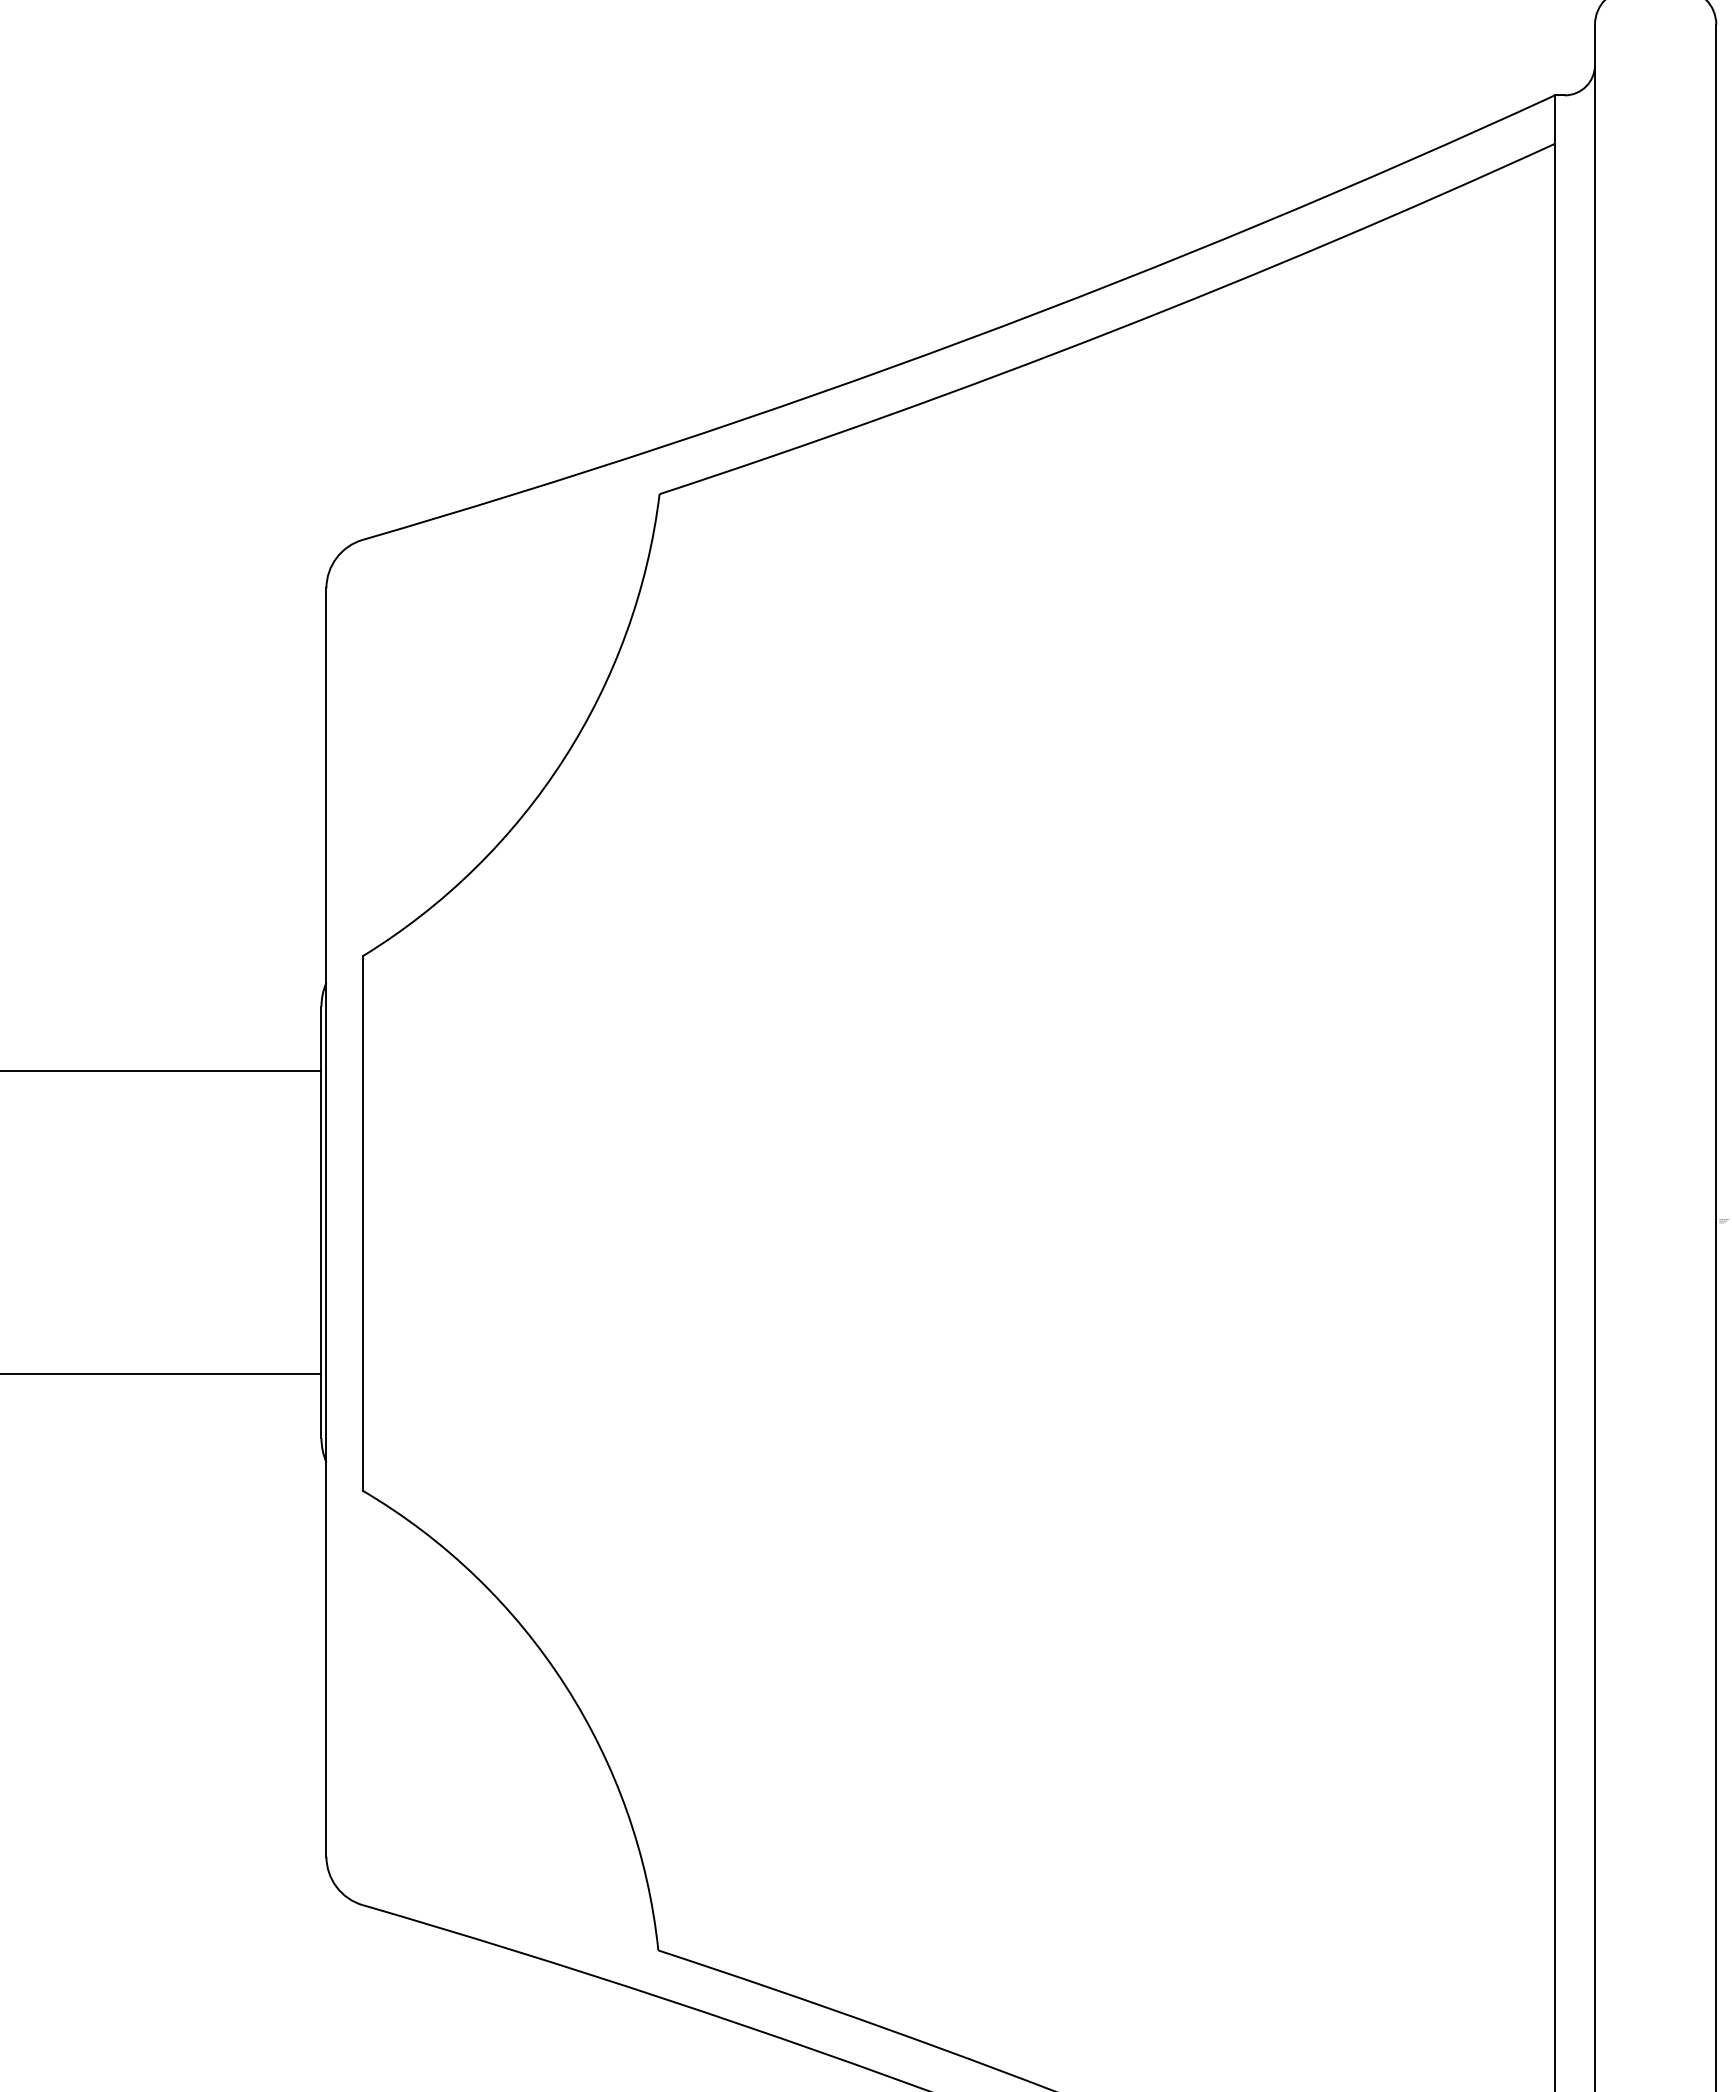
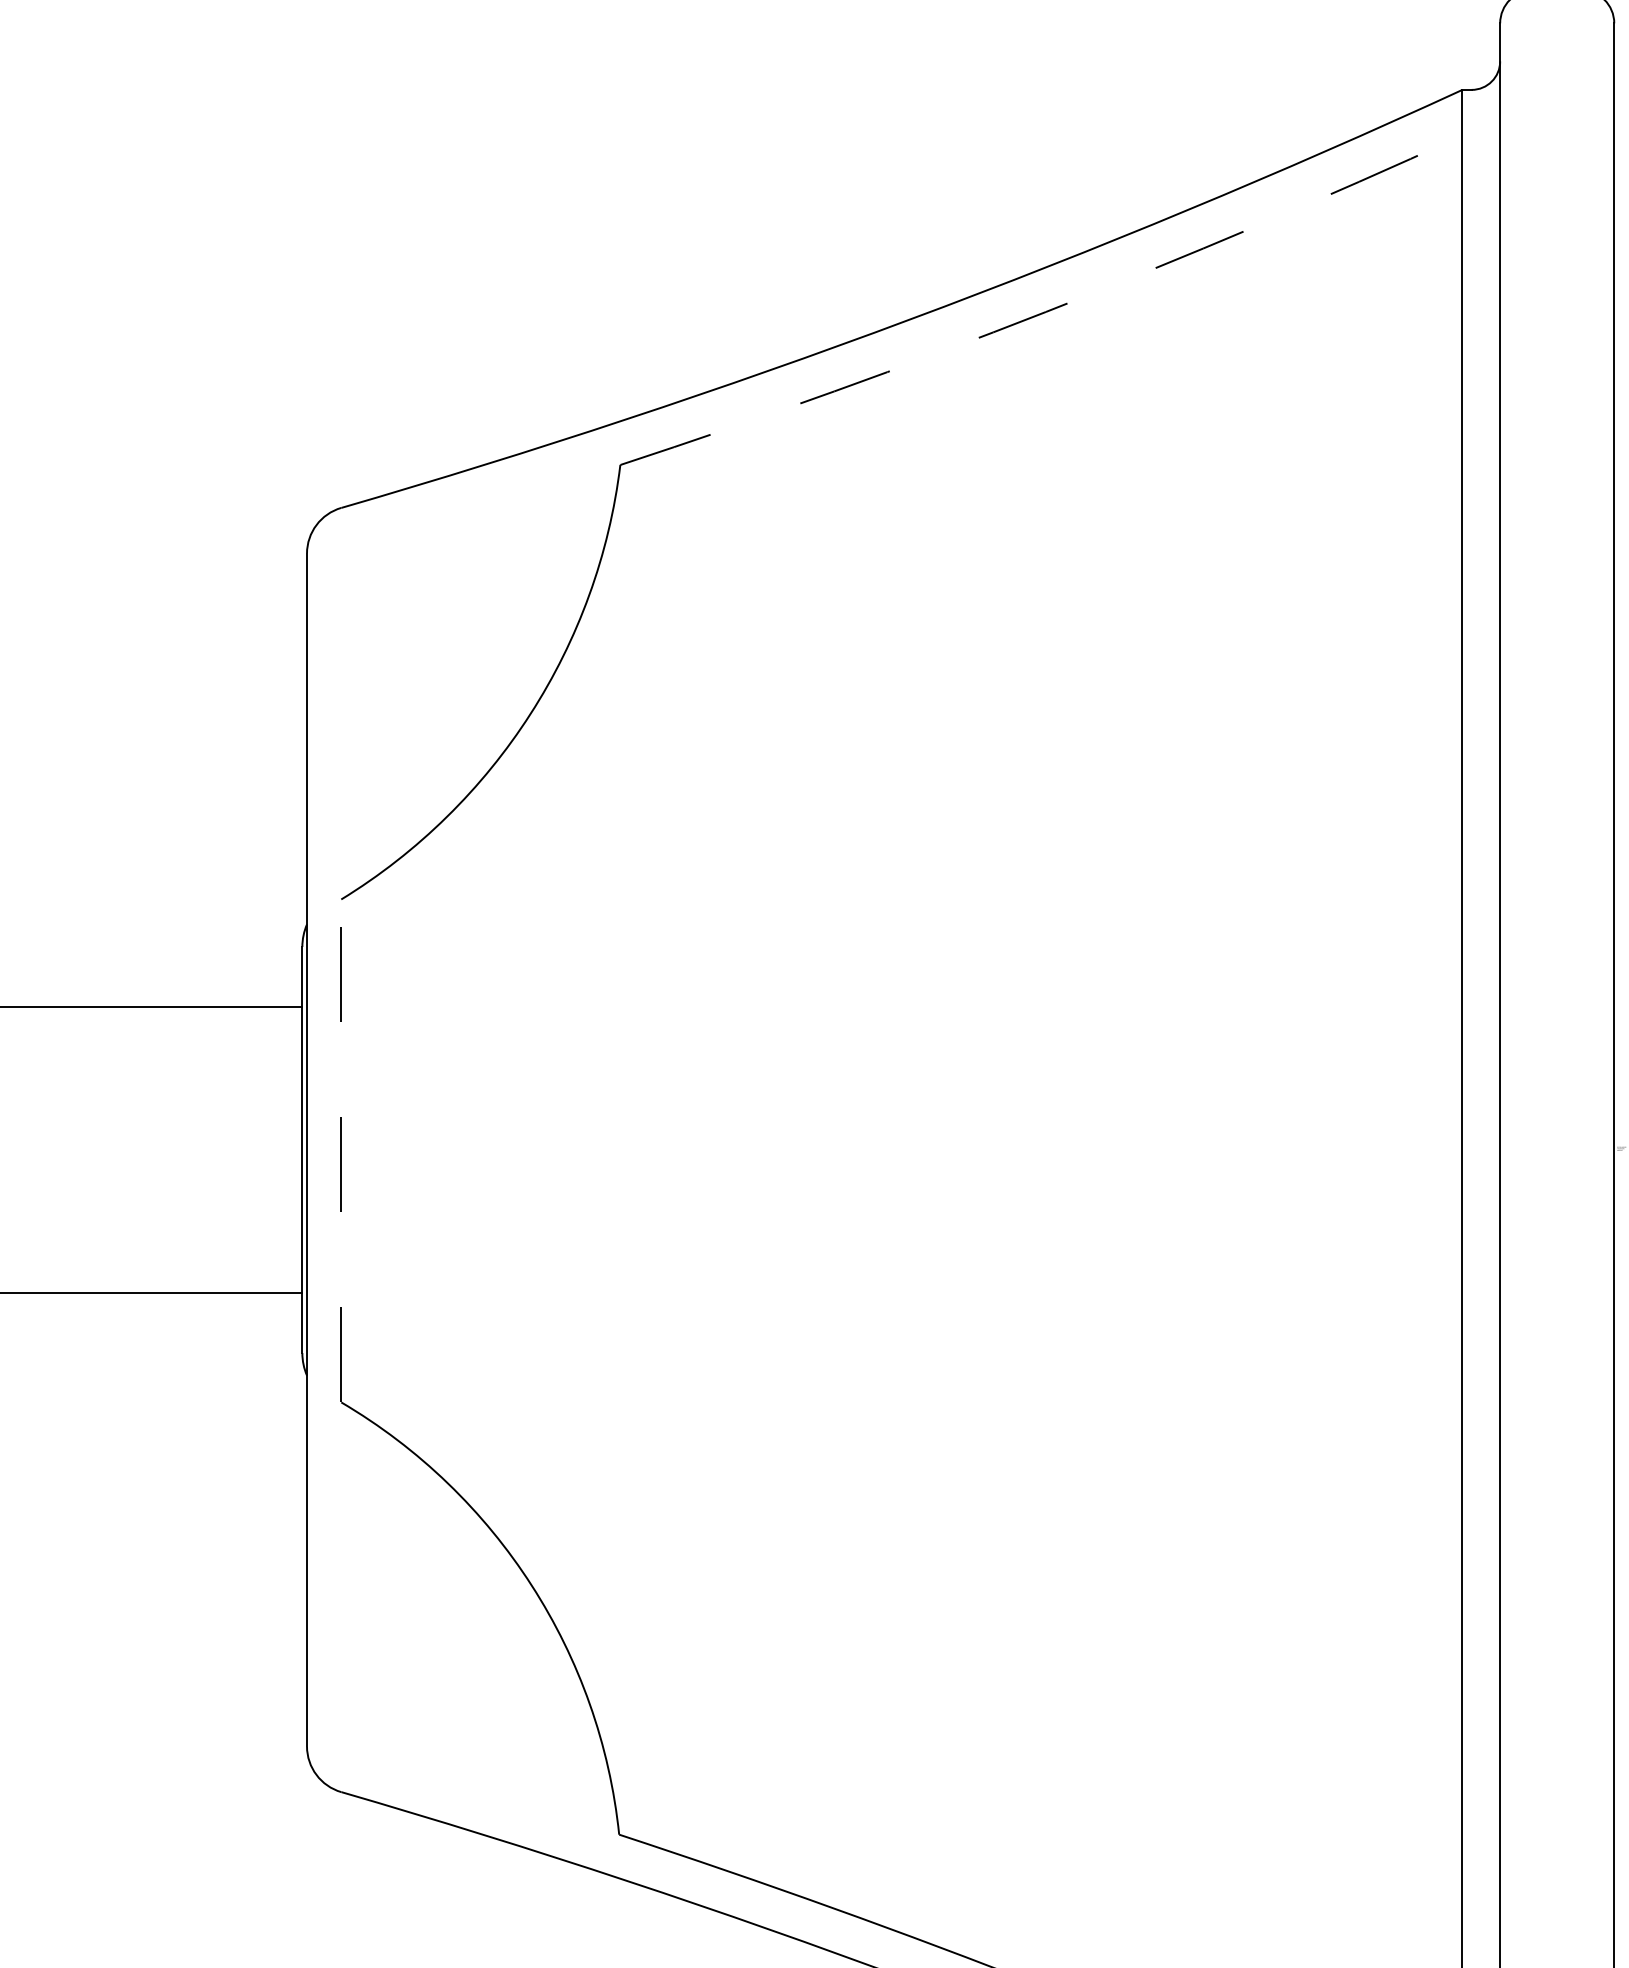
arc: (1111, 332) -> (1045, 312), solid -> dashed
line: (363, 1223) -> (341, 1150), solid -> dashed

